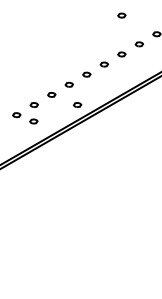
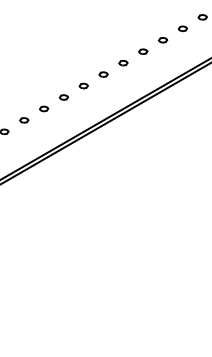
part: (121, 15) -> (123, 19), removed
part: (77, 105) -> (73, 120), removed
part: (33, 121) -> (23, 138), removed

